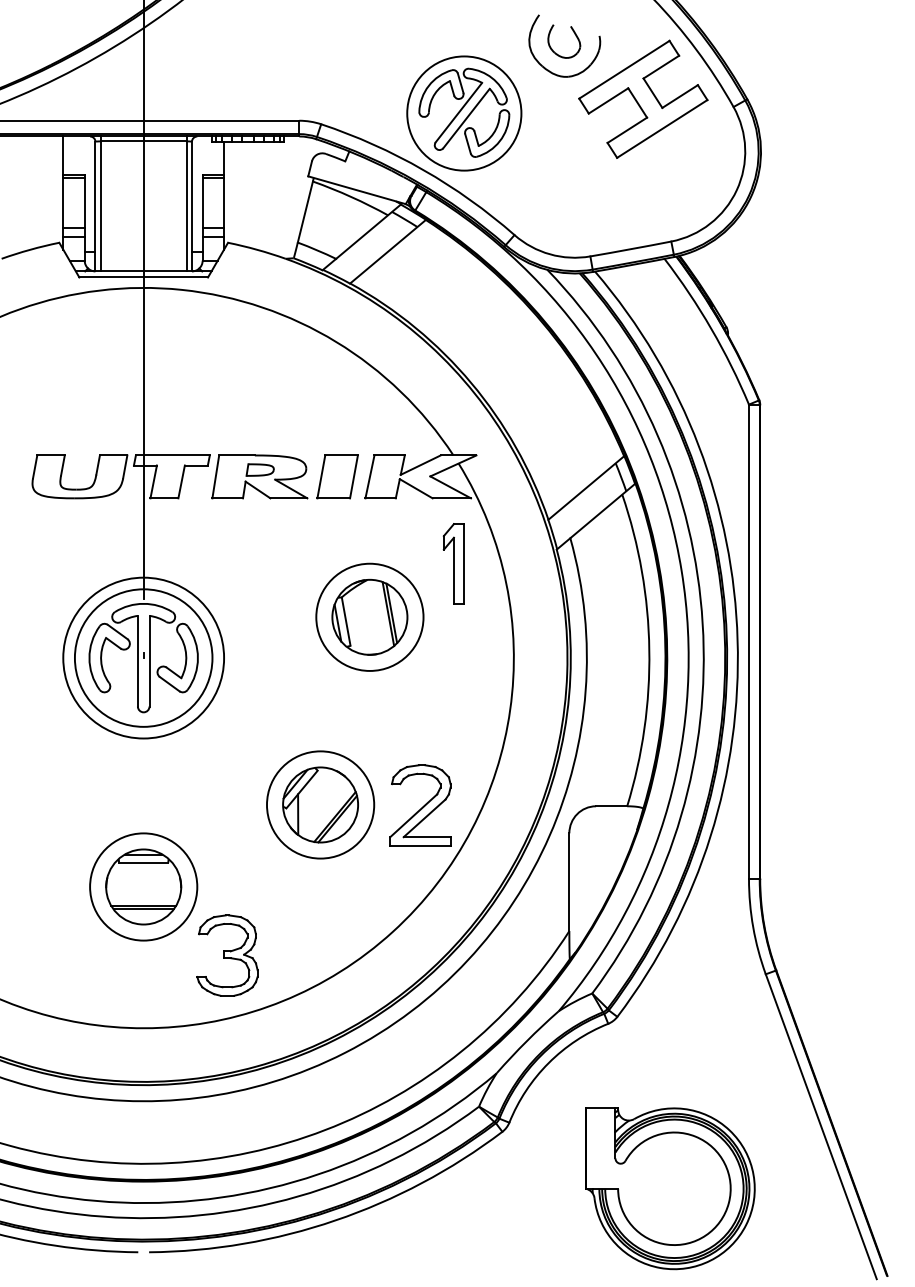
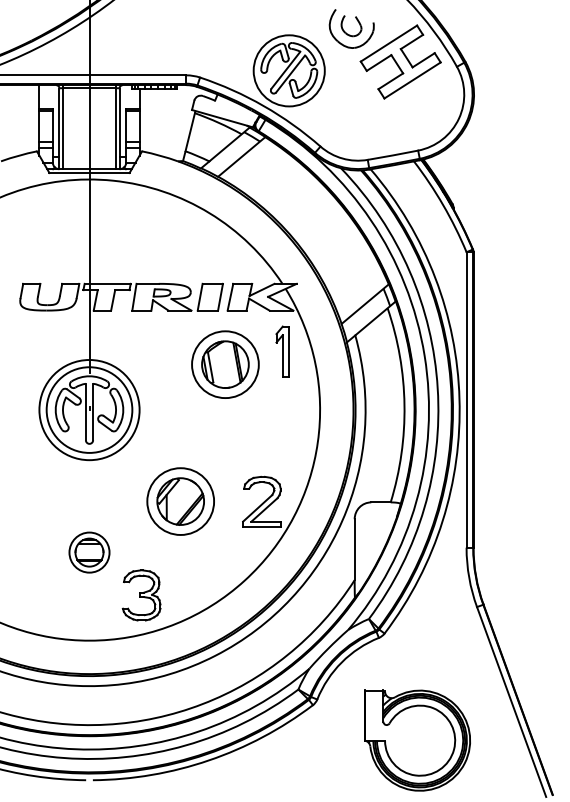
part: (370, 617) -> (225, 364), moved
part: (320, 804) -> (180, 501), moved
part: (143, 886) -> (89, 552), size x0.6

